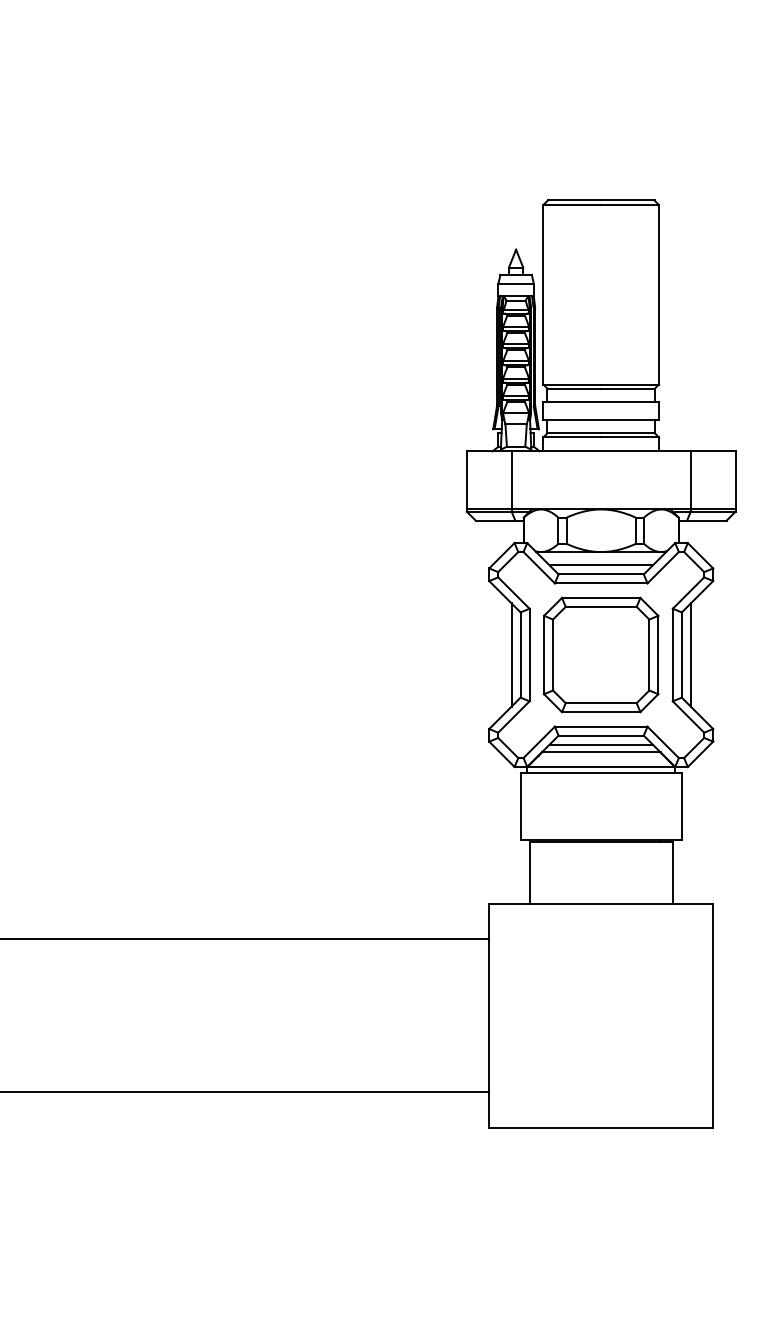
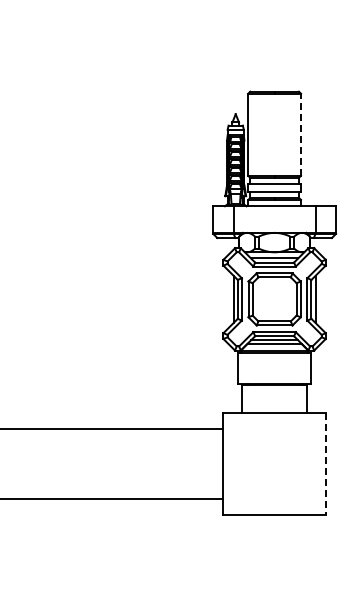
line: (660, 294) -> (301, 134), solid -> dashed
line: (712, 1016) -> (325, 464), solid -> dashed

